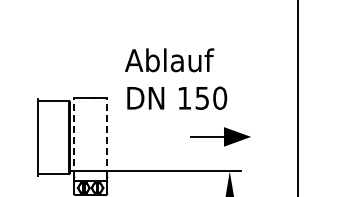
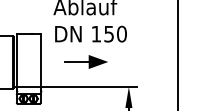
part: (220, 136) -> (86, 61), moved
line: (74, 137) -> (17, 62), dashed -> solid
line: (107, 137) -> (40, 62), dashed -> solid

